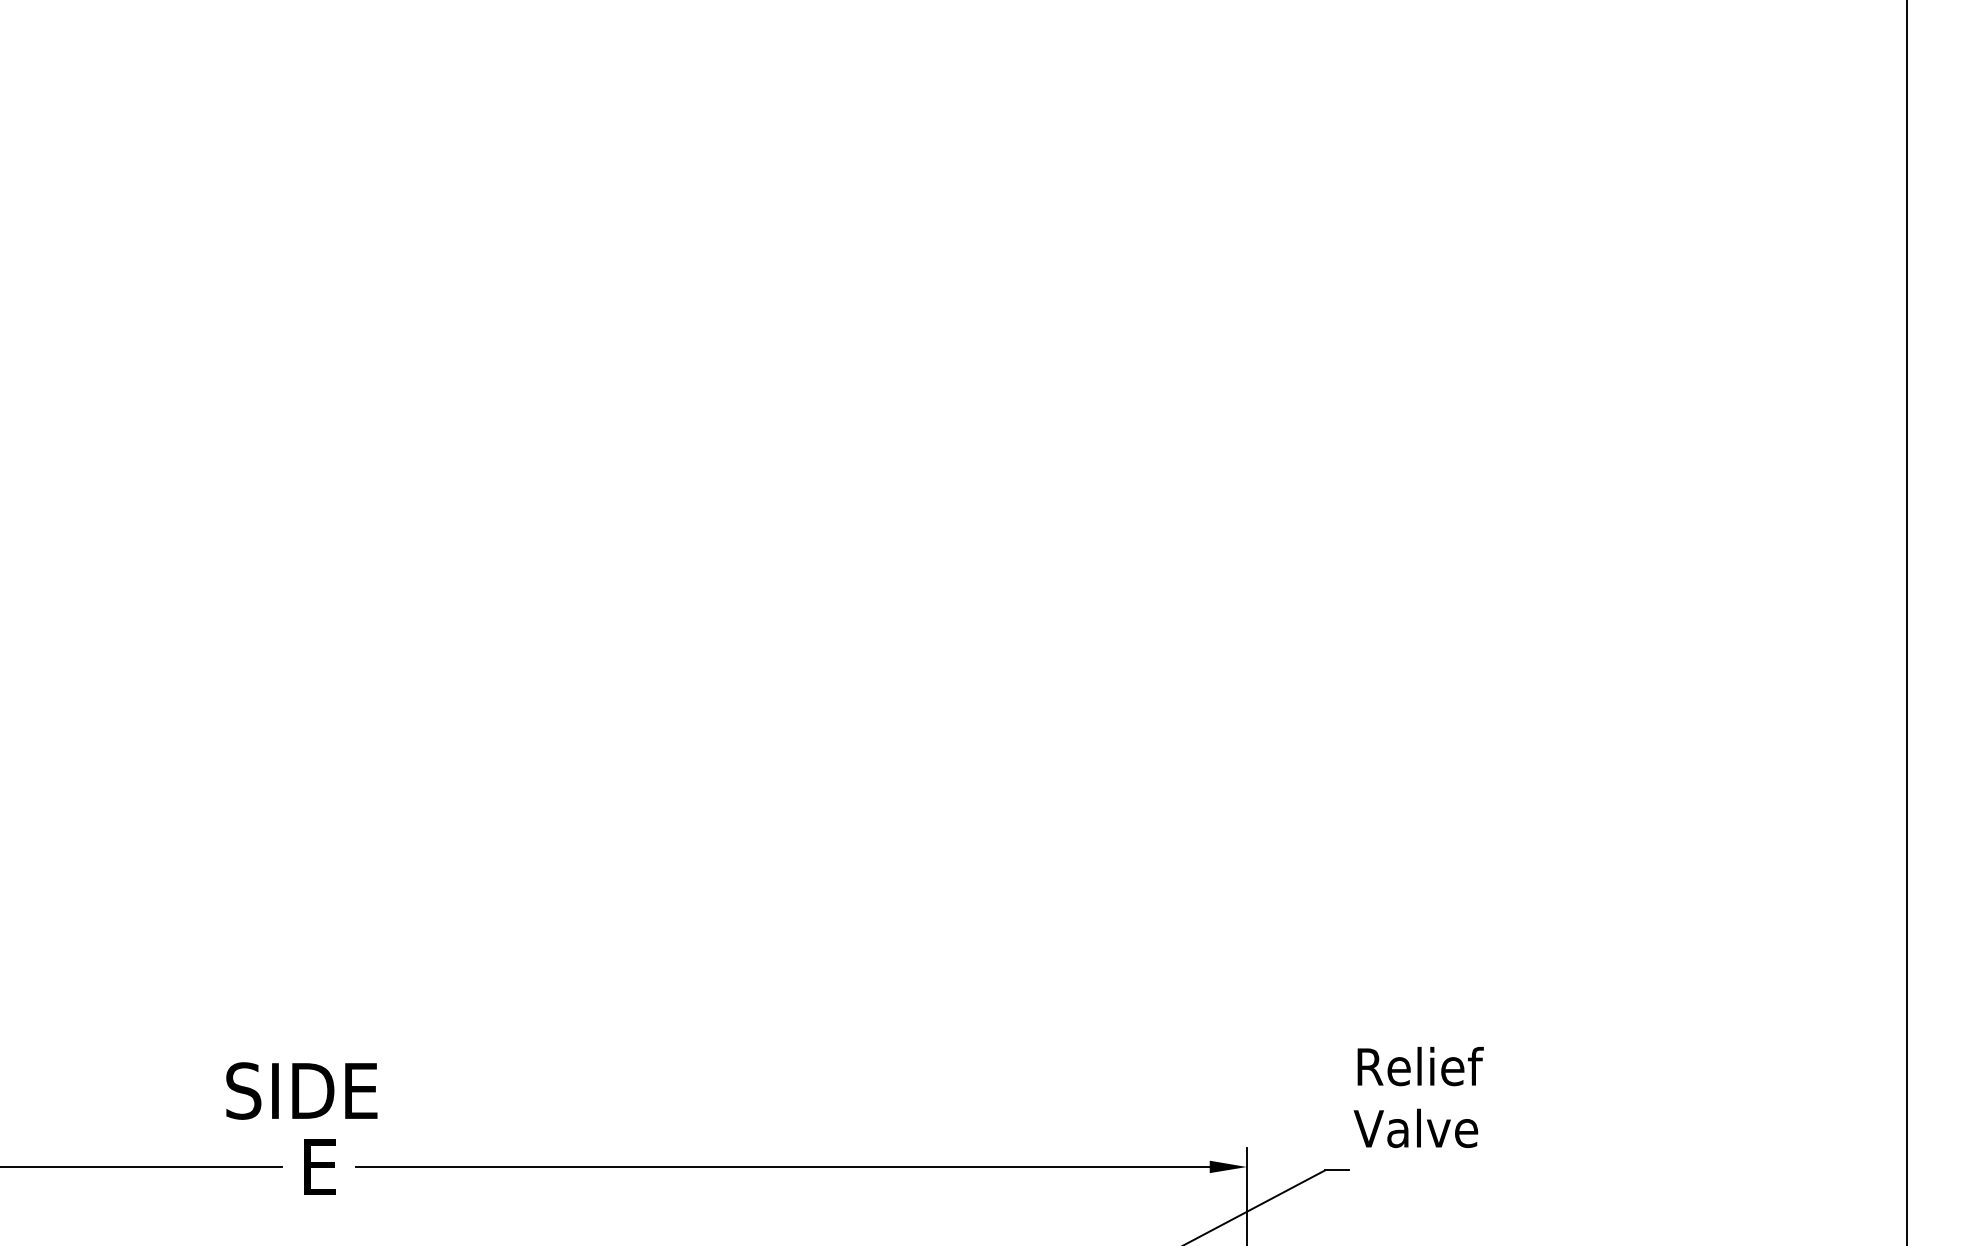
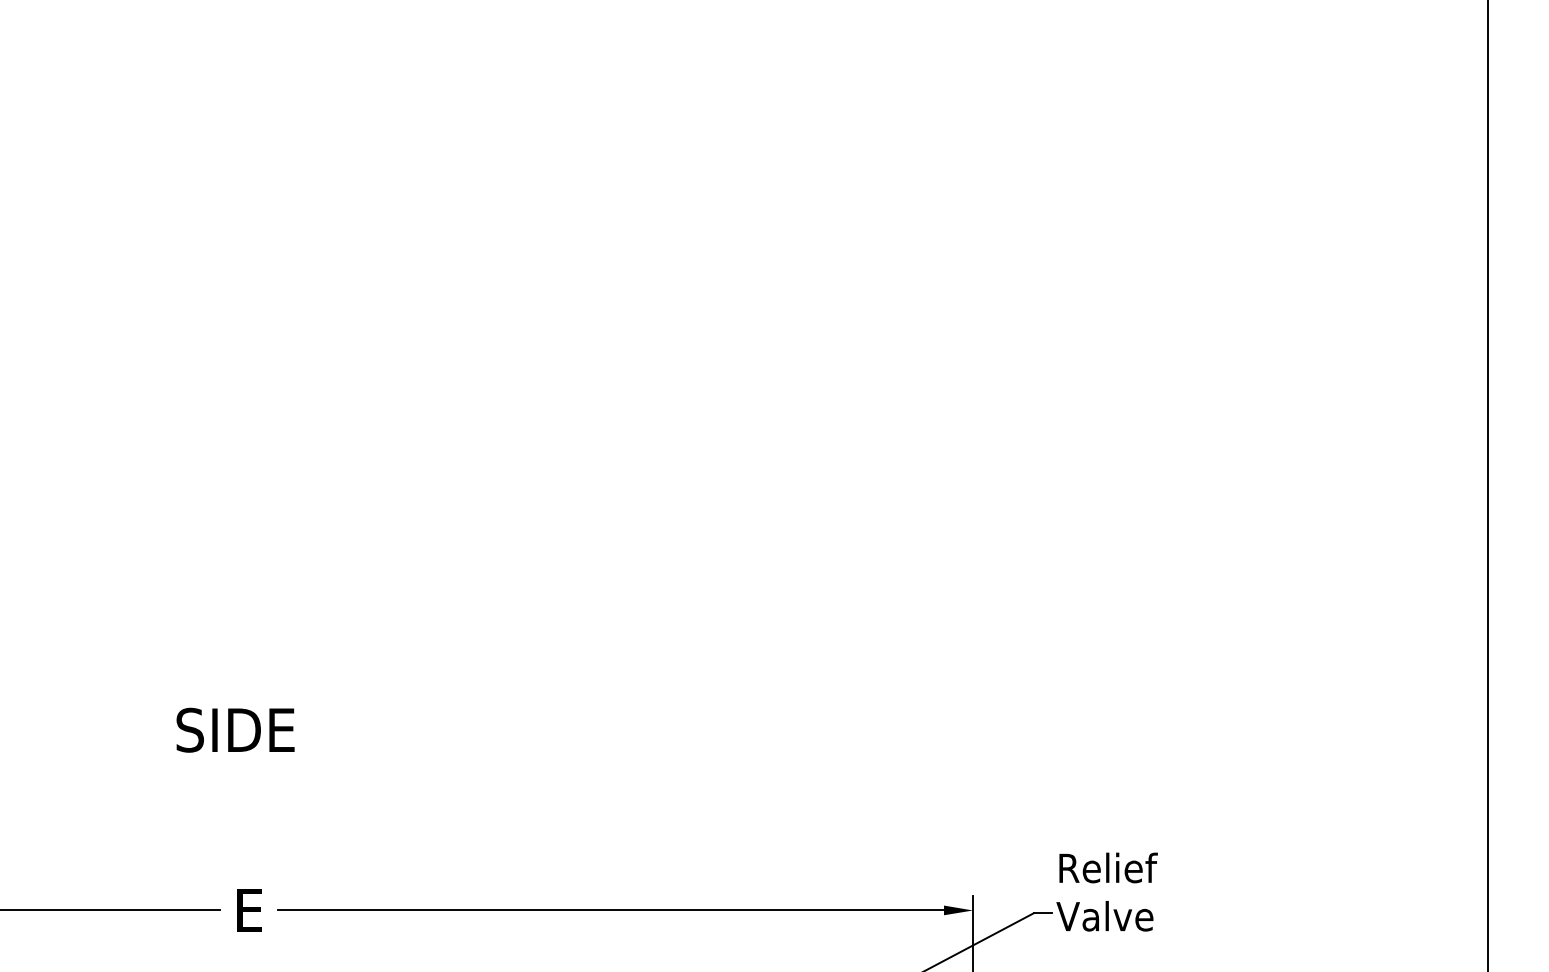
text: (301, 1090) -> (235, 729), moved
text: (1418, 1097) -> (1106, 892), moved

